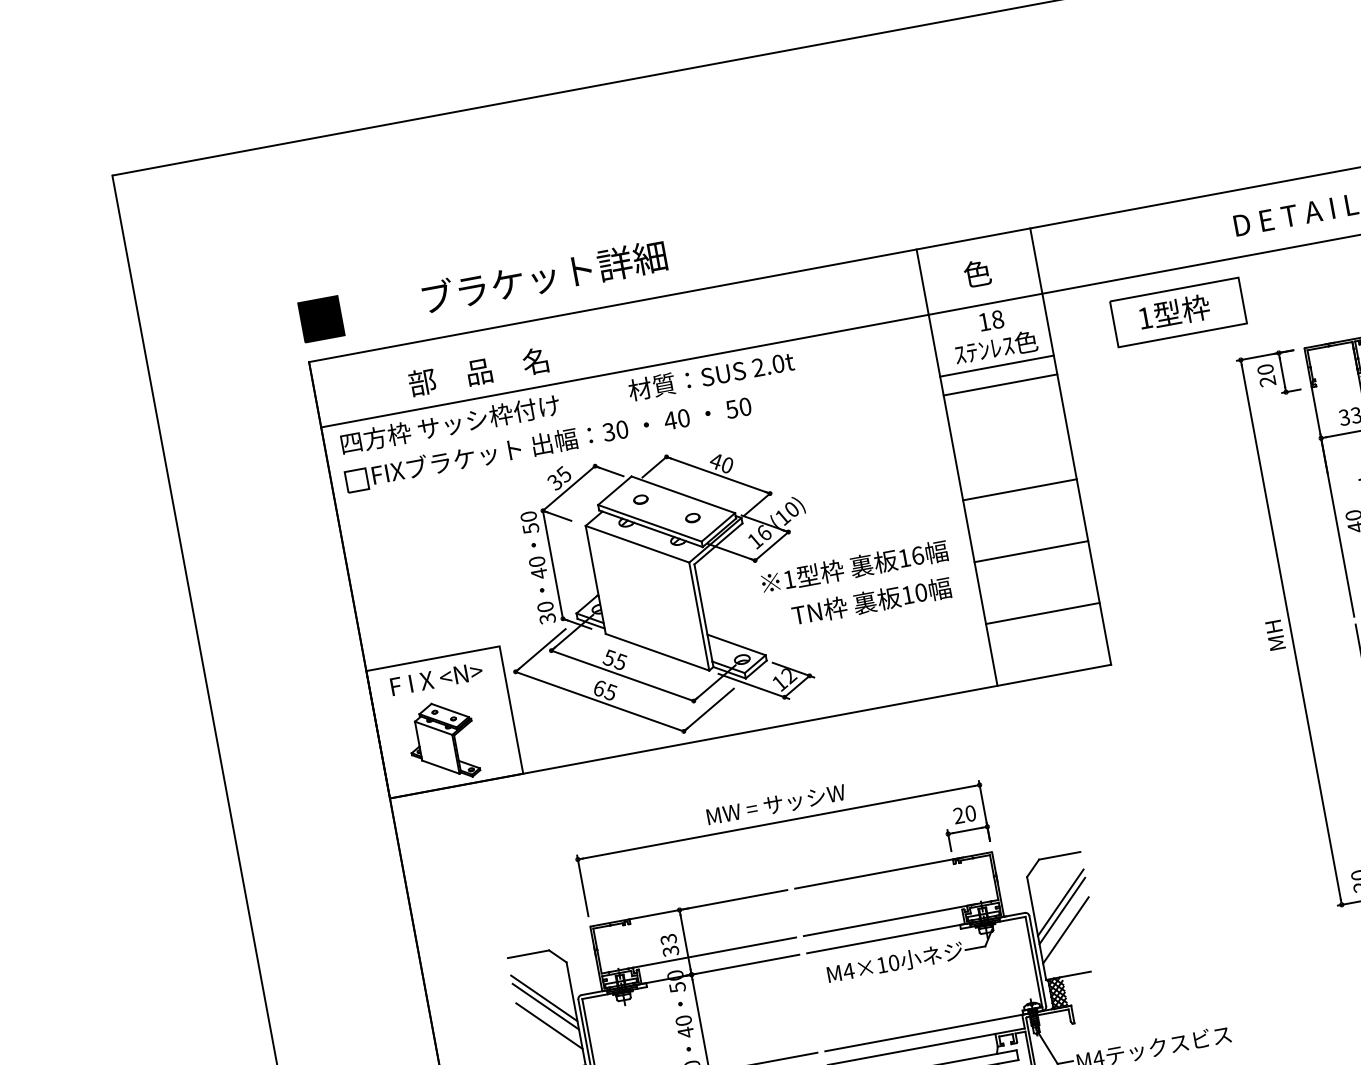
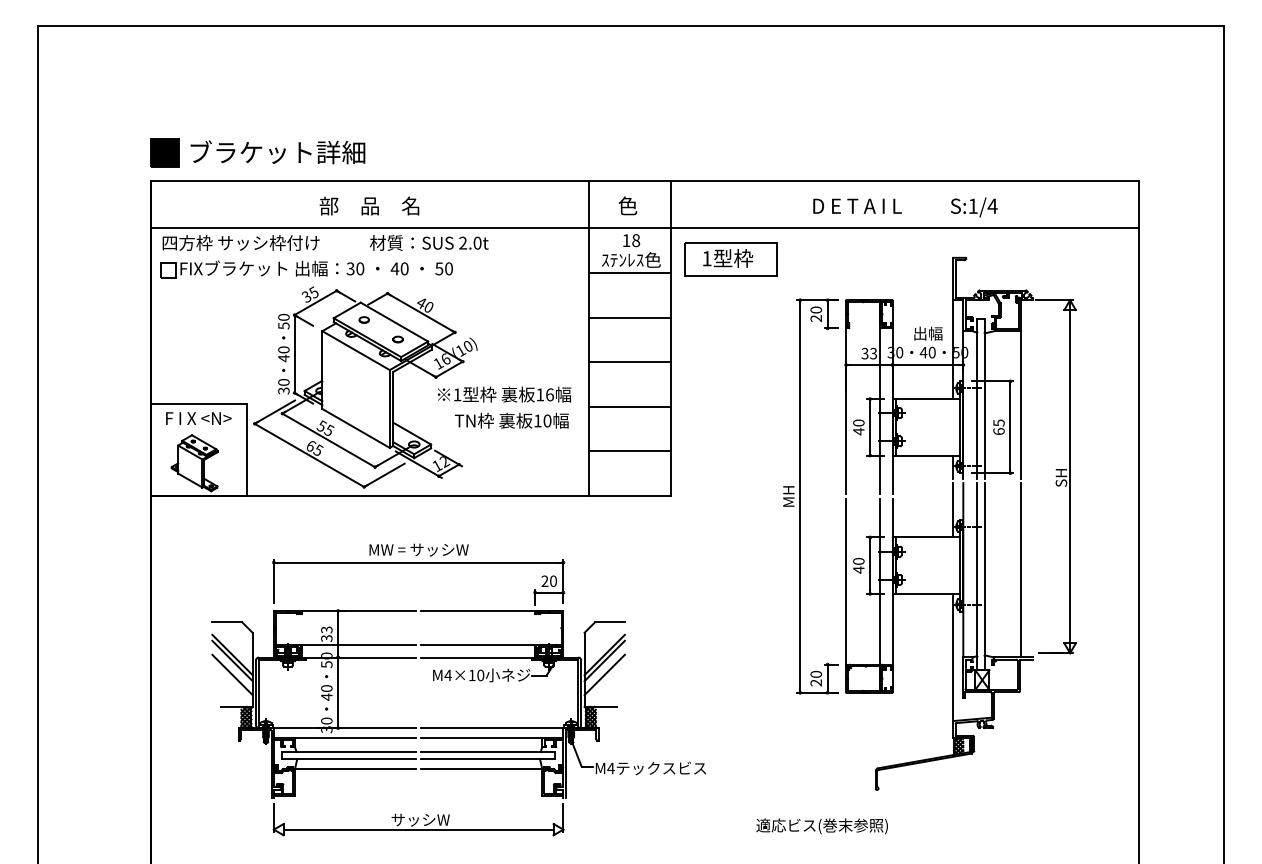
text: (544, 277) -> (277, 152), moved
part: (1178, 313) -> (730, 259), moved
text: (478, 371) -> (369, 205), moved
line: (1000, 384) -> (629, 317), moved

